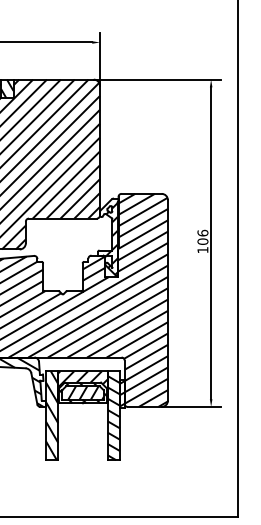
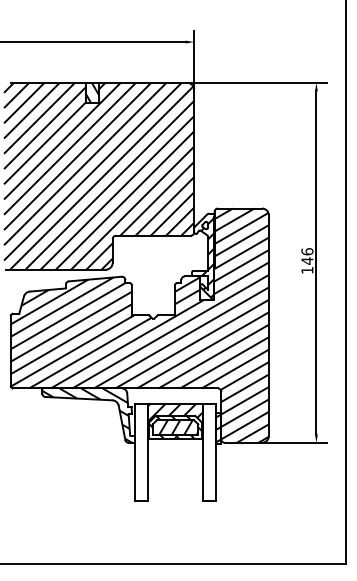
text: (203, 241) -> (307, 260), 106 -> 146
hatch: (52, 415) -> (141, 452), removed
hatch: (113, 415) -> (209, 452), removed

